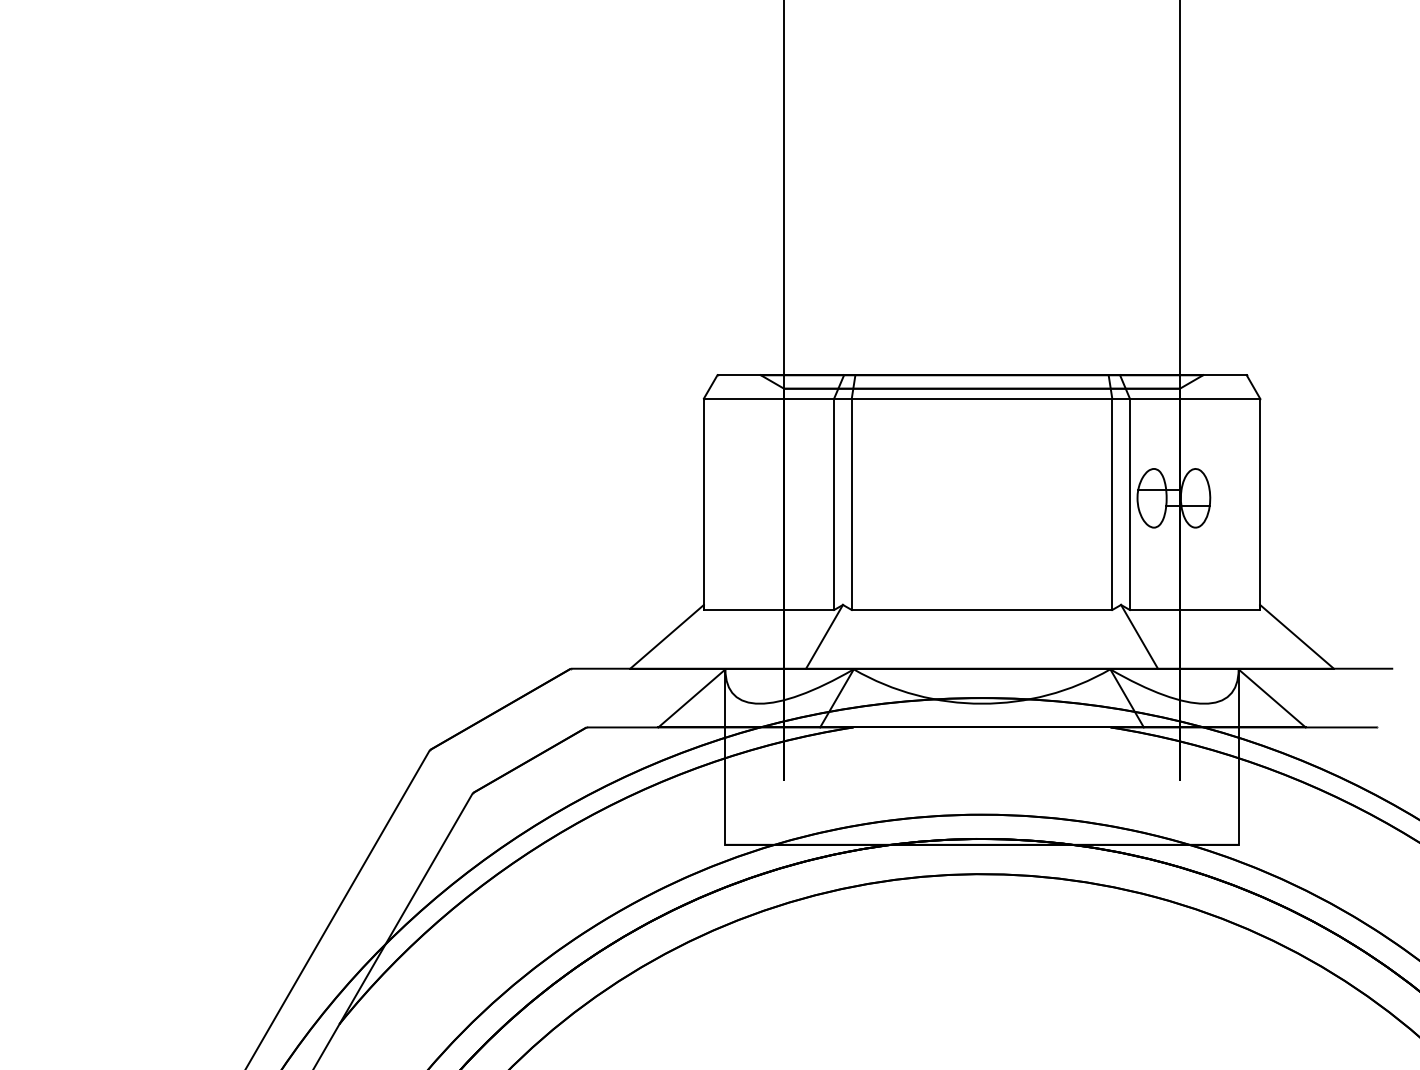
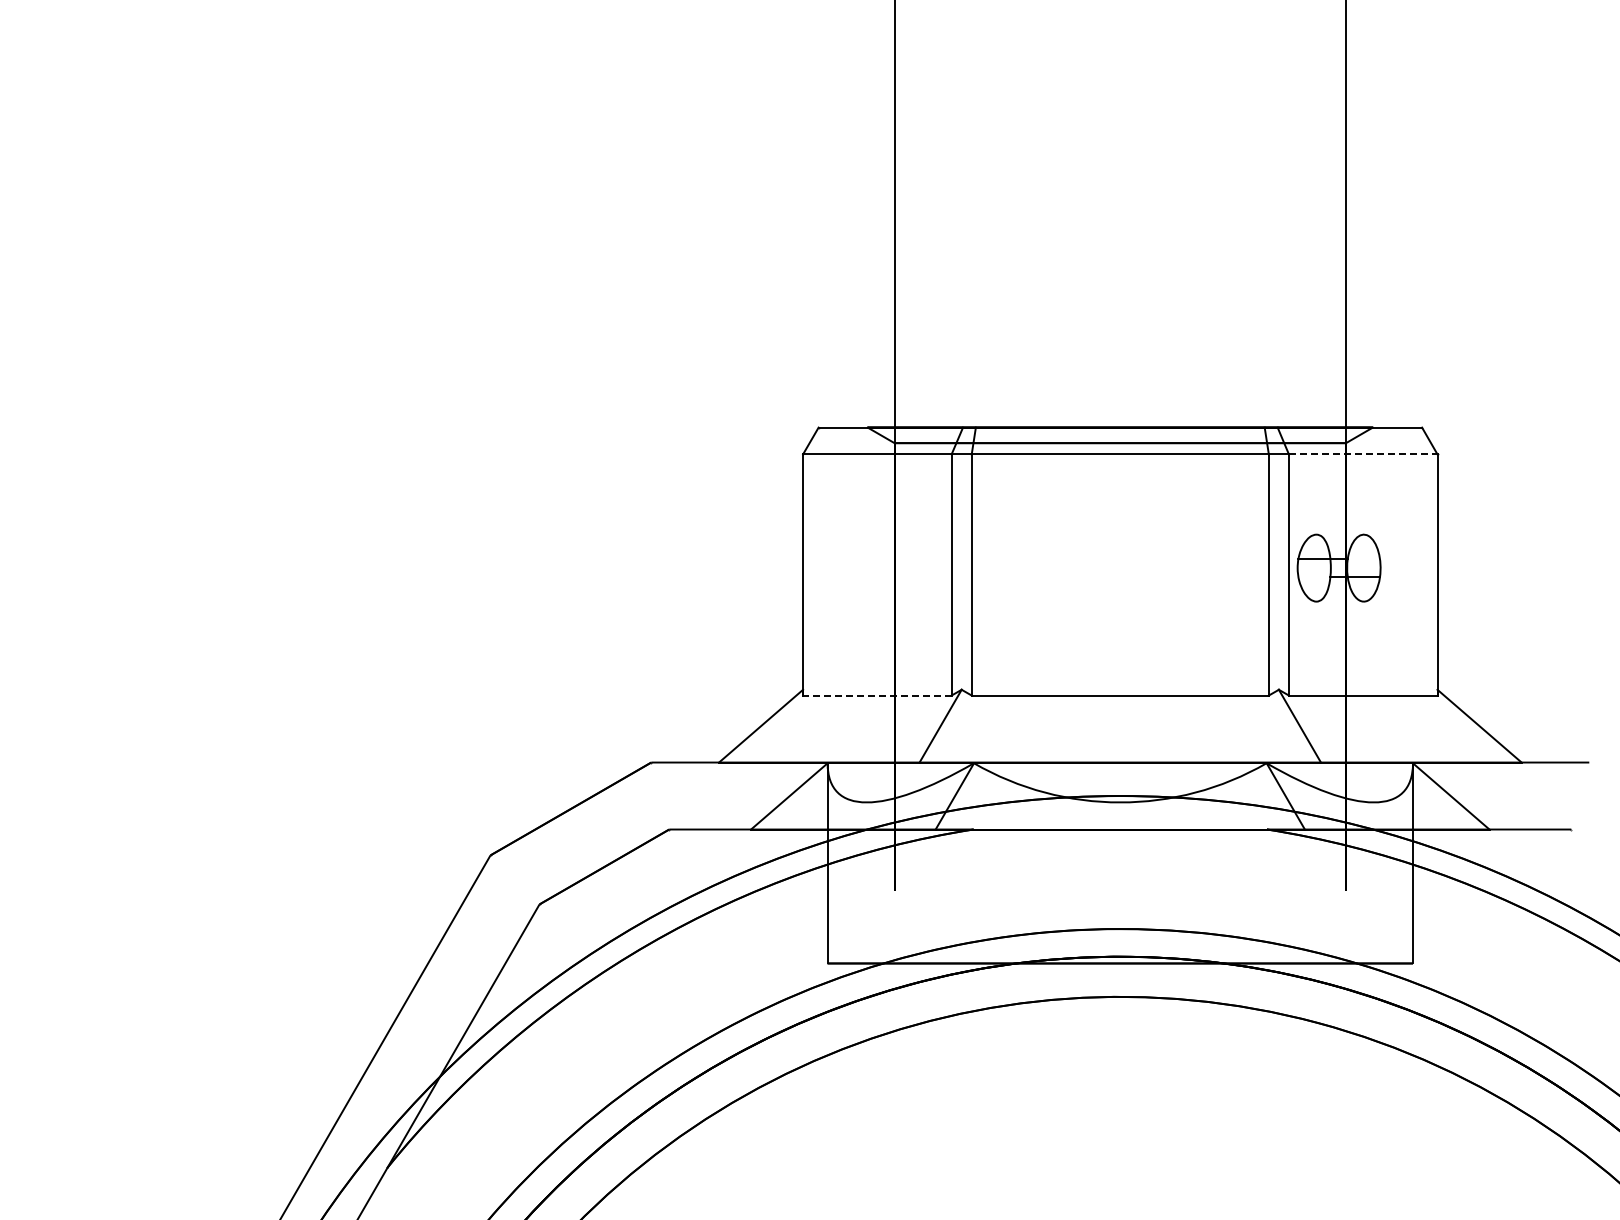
line: (1195, 398) -> (1363, 454), solid -> dashed
line: (768, 609) -> (876, 695), solid -> dashed

